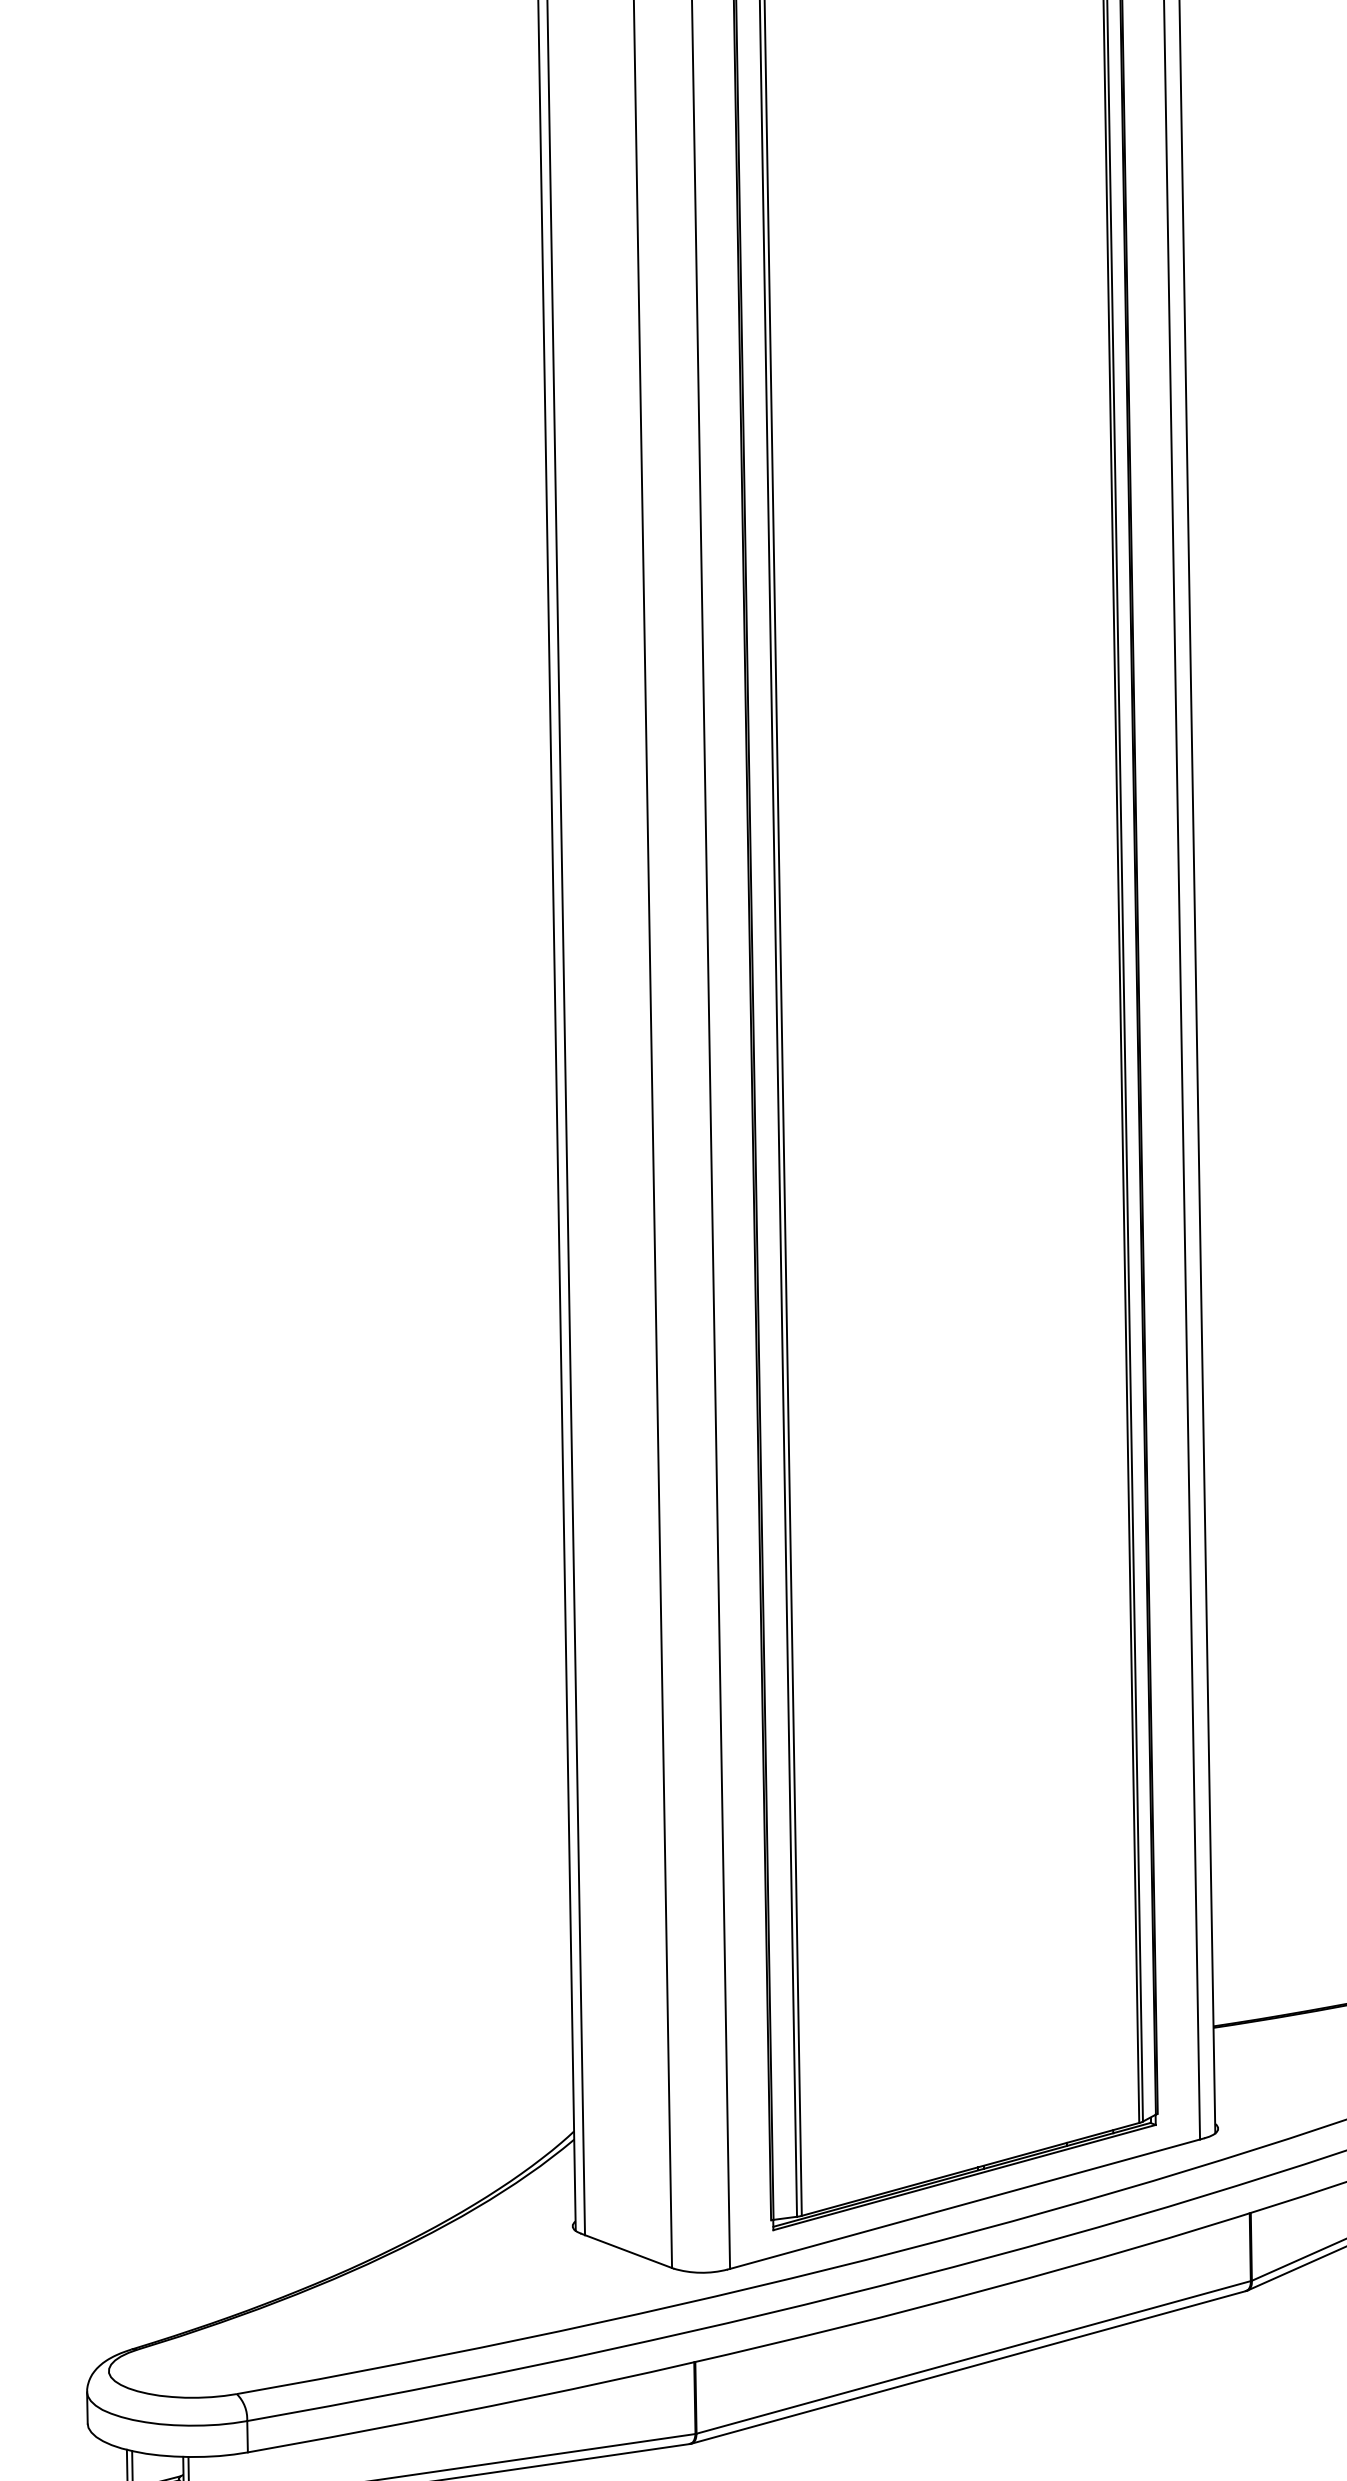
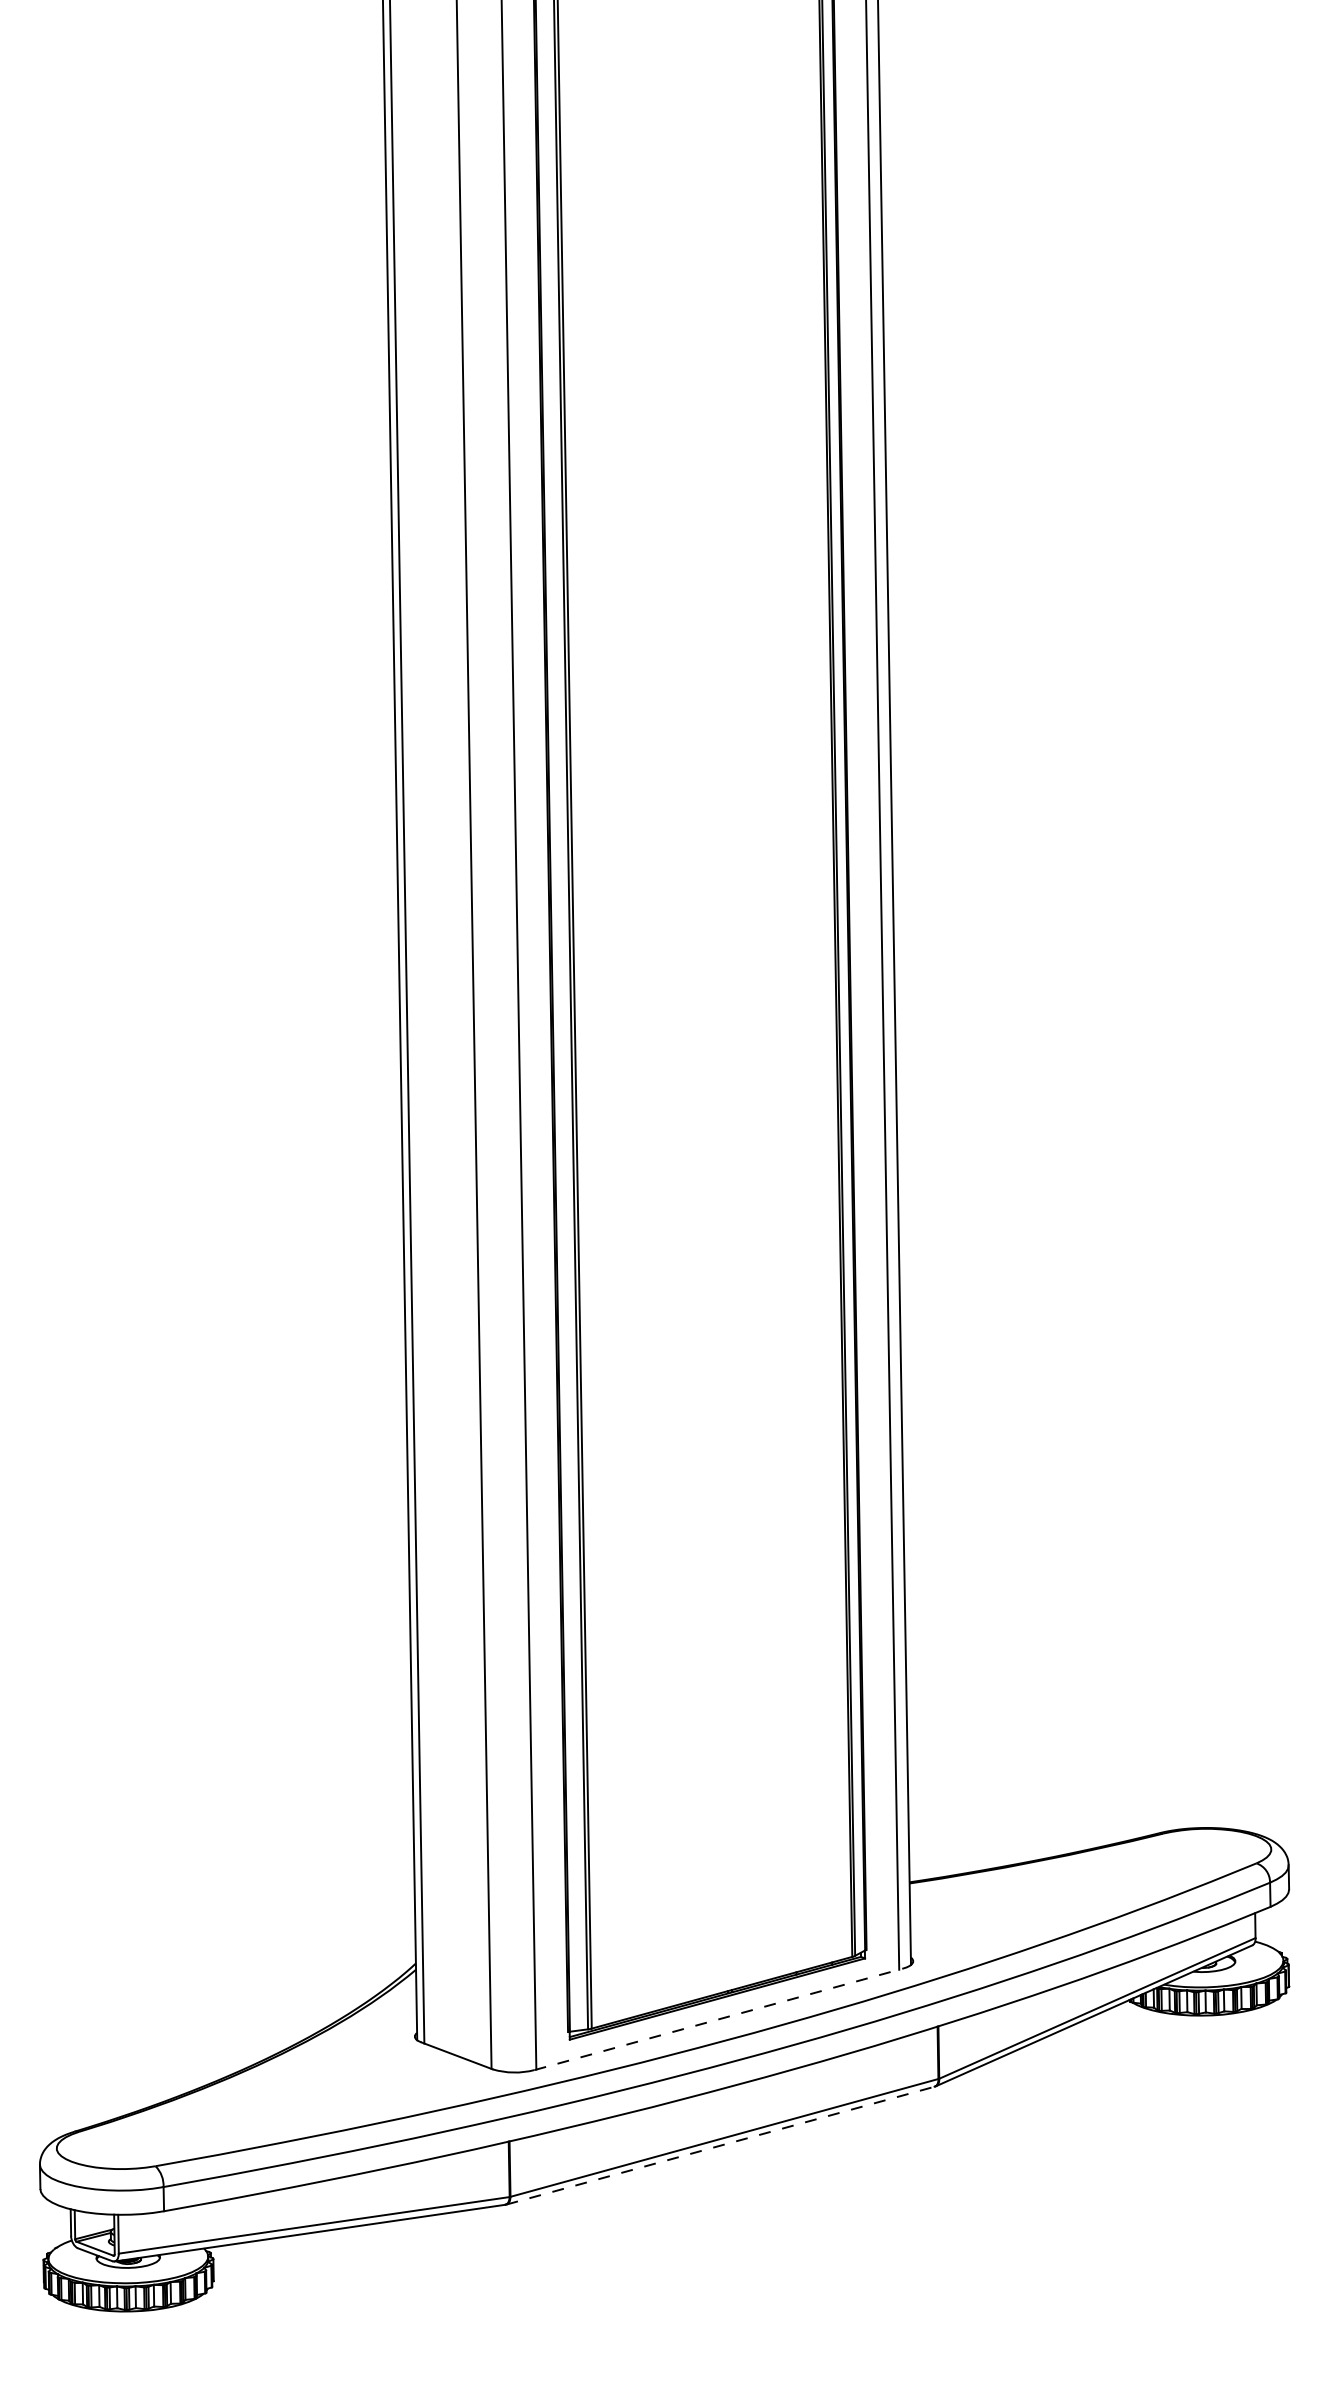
line: (965, 2204) -> (718, 2019), solid -> dashed
line: (969, 2367) -> (721, 2145), solid -> dashed

